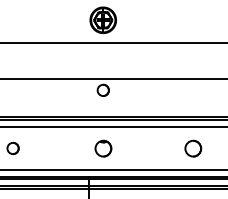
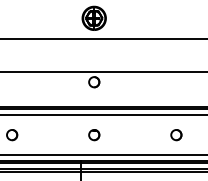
circle: (102, 147) -> (93, 134), size x0.71
circle: (193, 147) -> (176, 134), size x0.71

